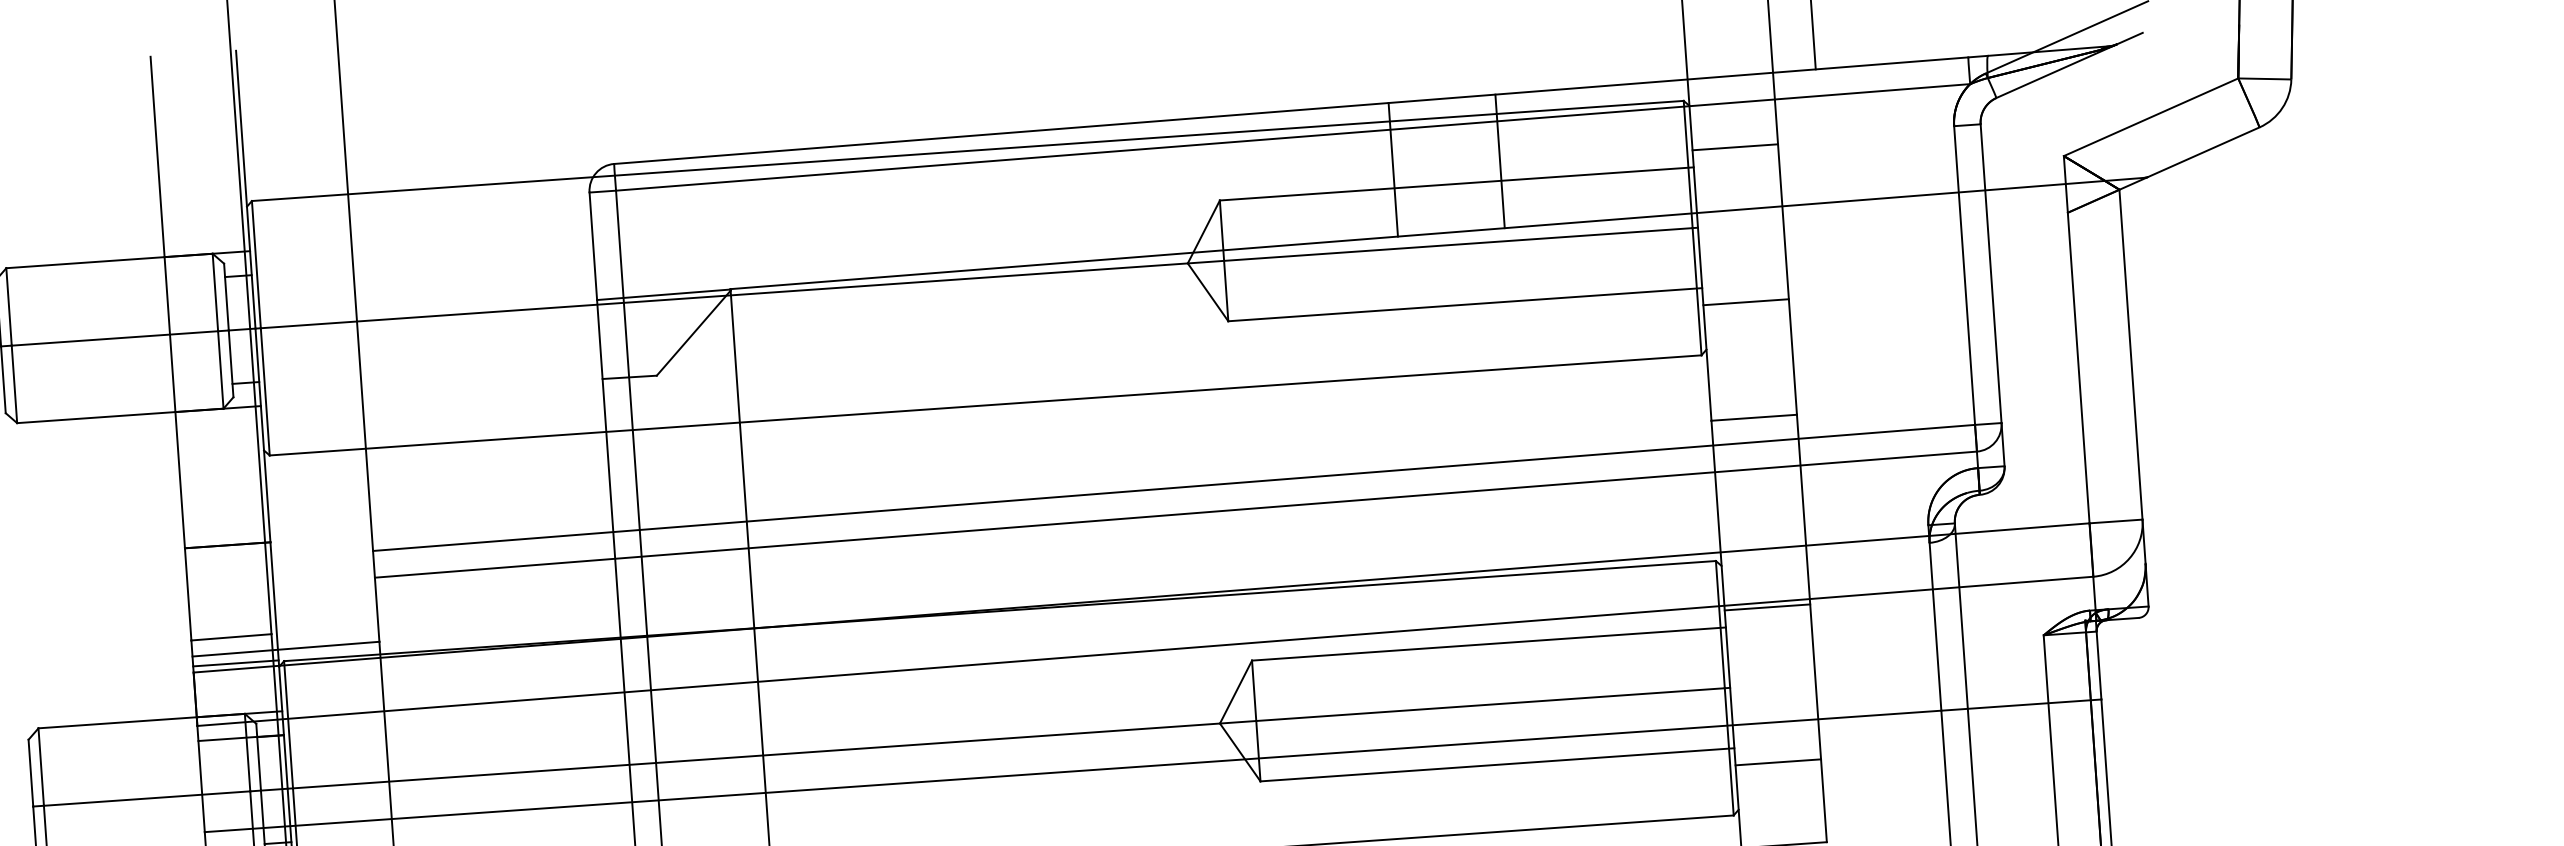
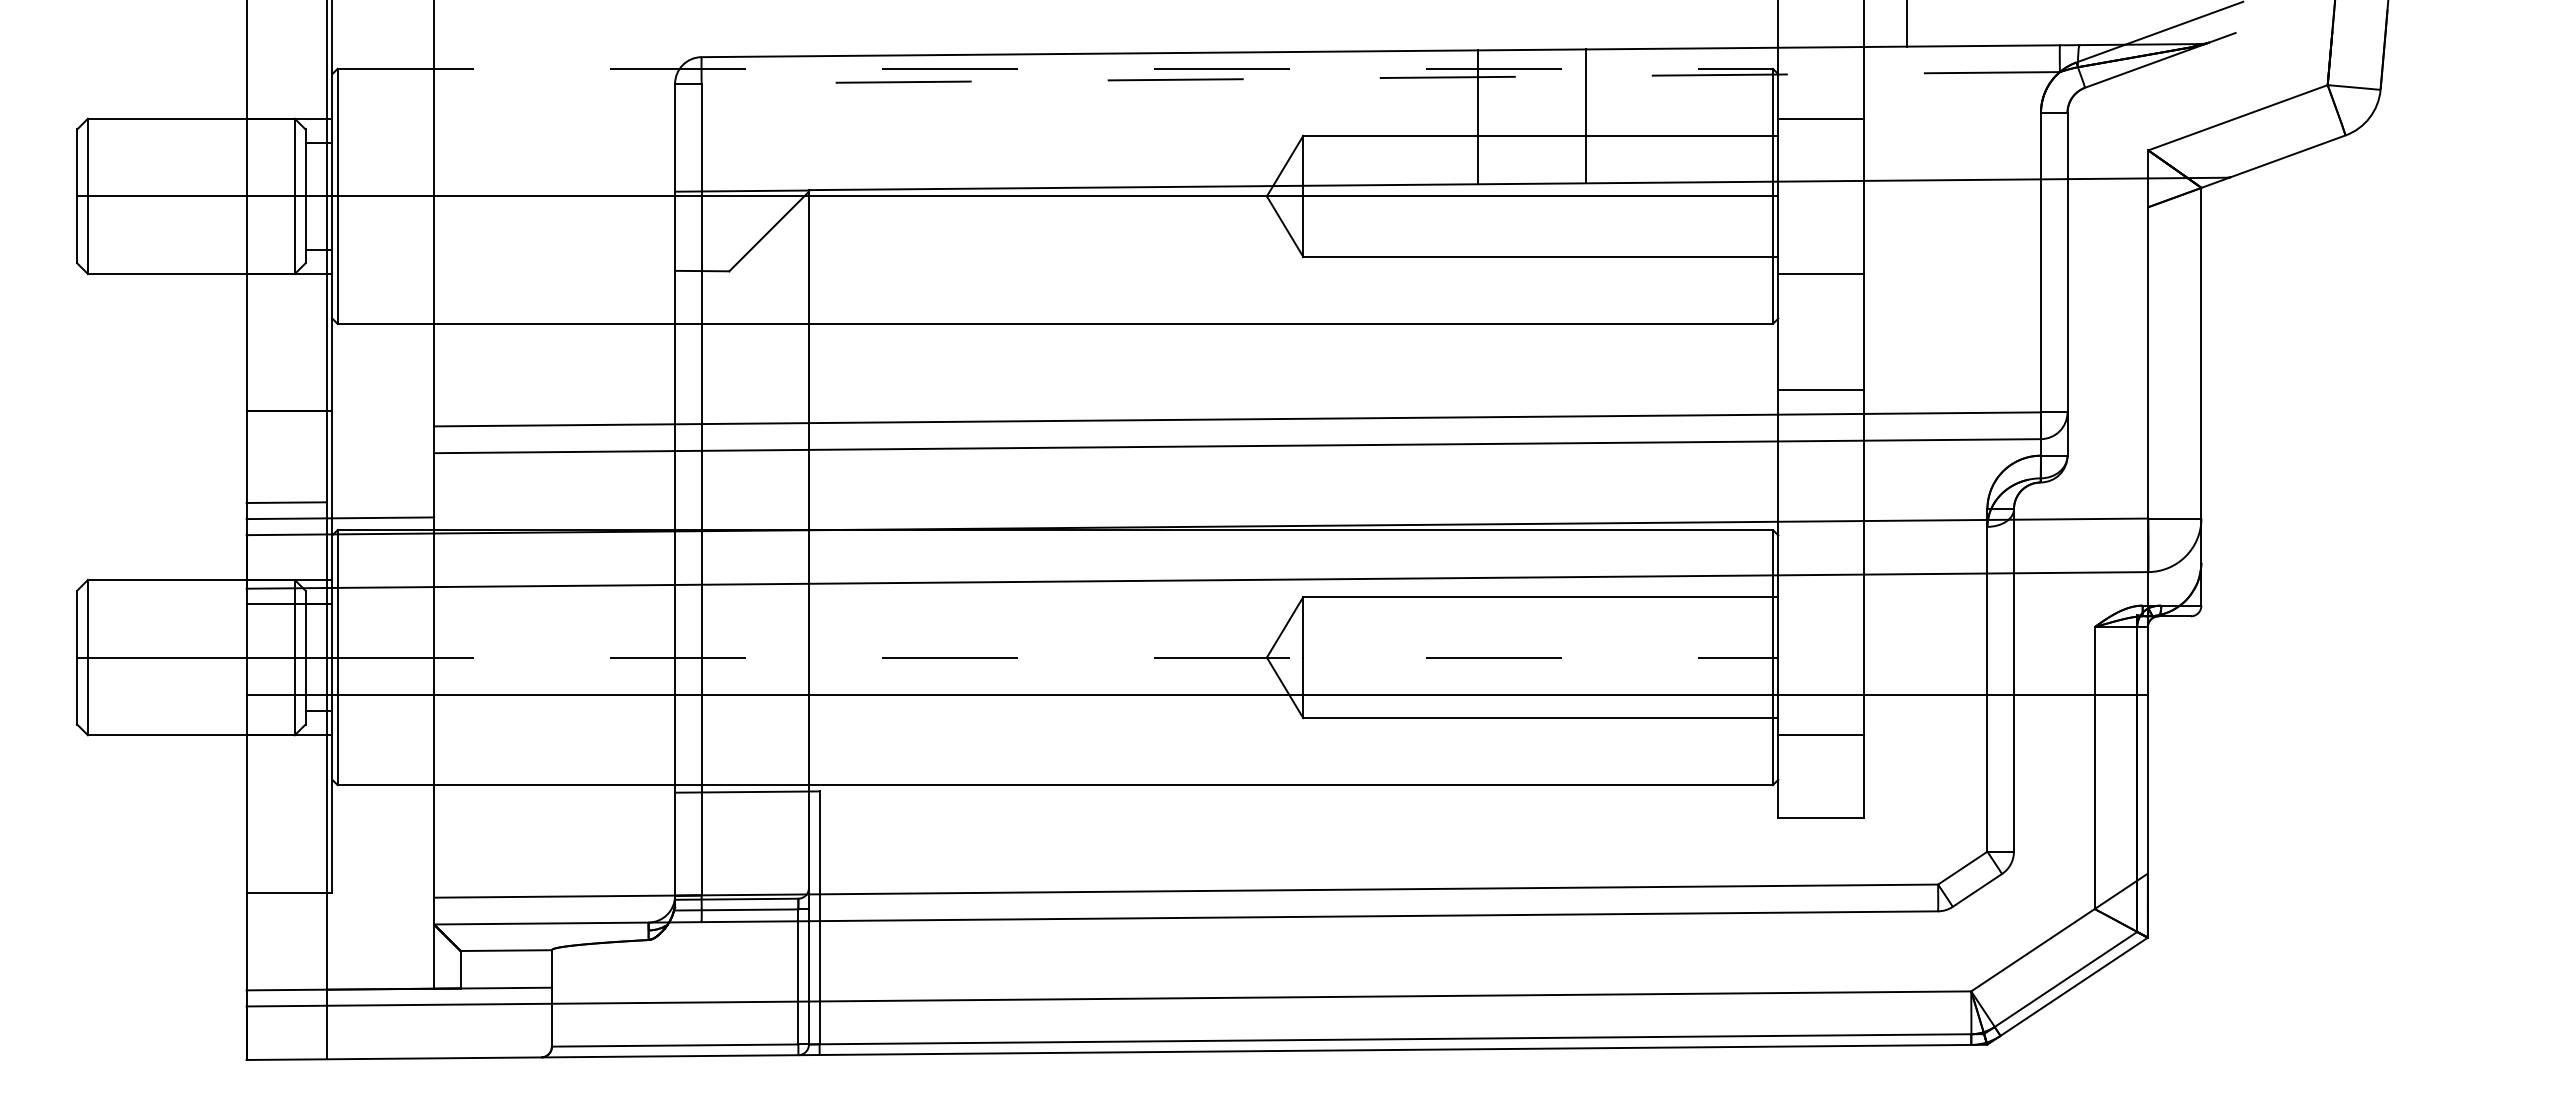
line: (1292, 137) -> (1380, 78), solid -> dashed
line: (967, 150) -> (1055, 68), solid -> dashed
line: (1767, 606) -> (1821, 579), removed
line: (235, 662) -> (289, 528), removed
line: (1009, 738) -> (1055, 657), solid -> dashed

